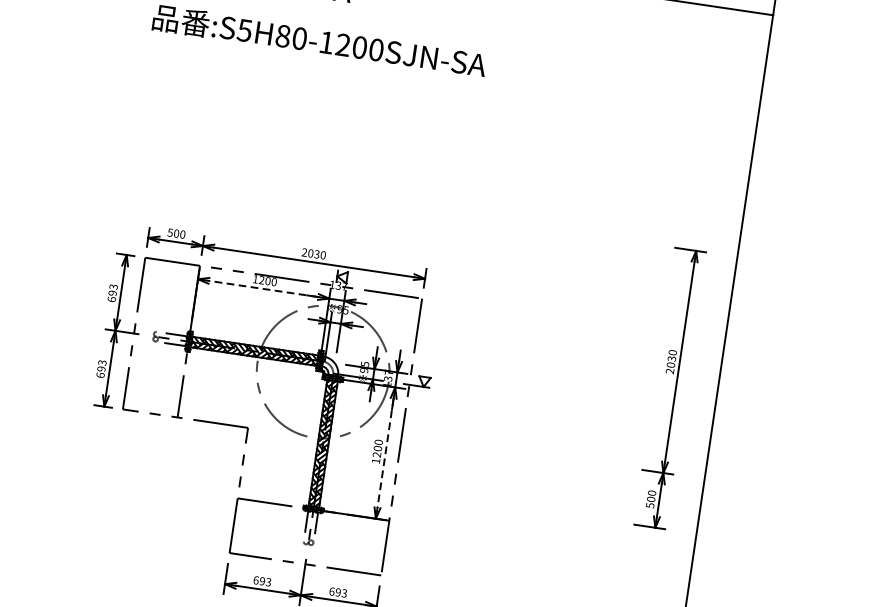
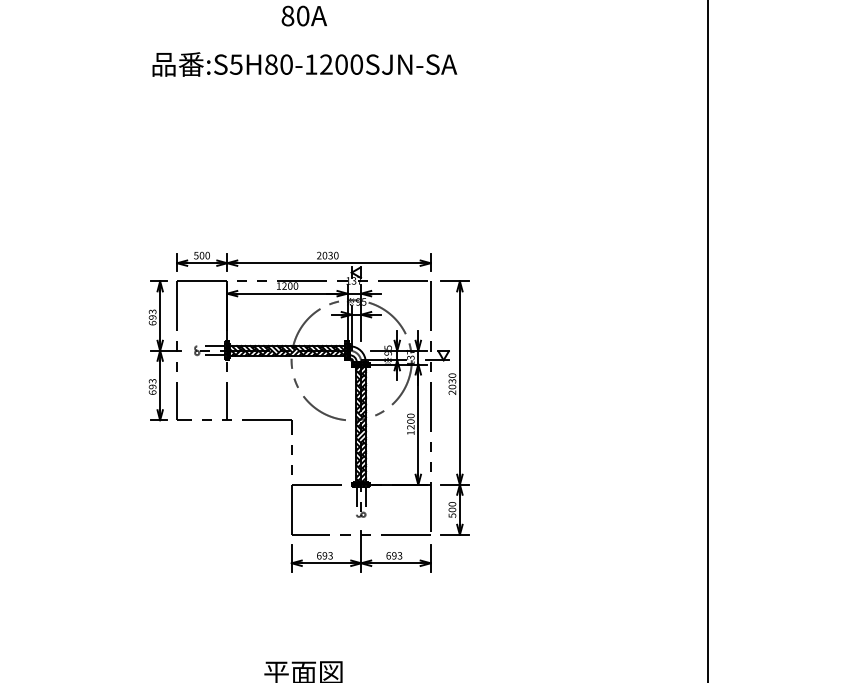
line: (262, 288) -> (286, 293), dashed -> solid
part: (669, 387) -> (454, 407), moved
line: (385, 454) -> (418, 425), dashed -> solid

